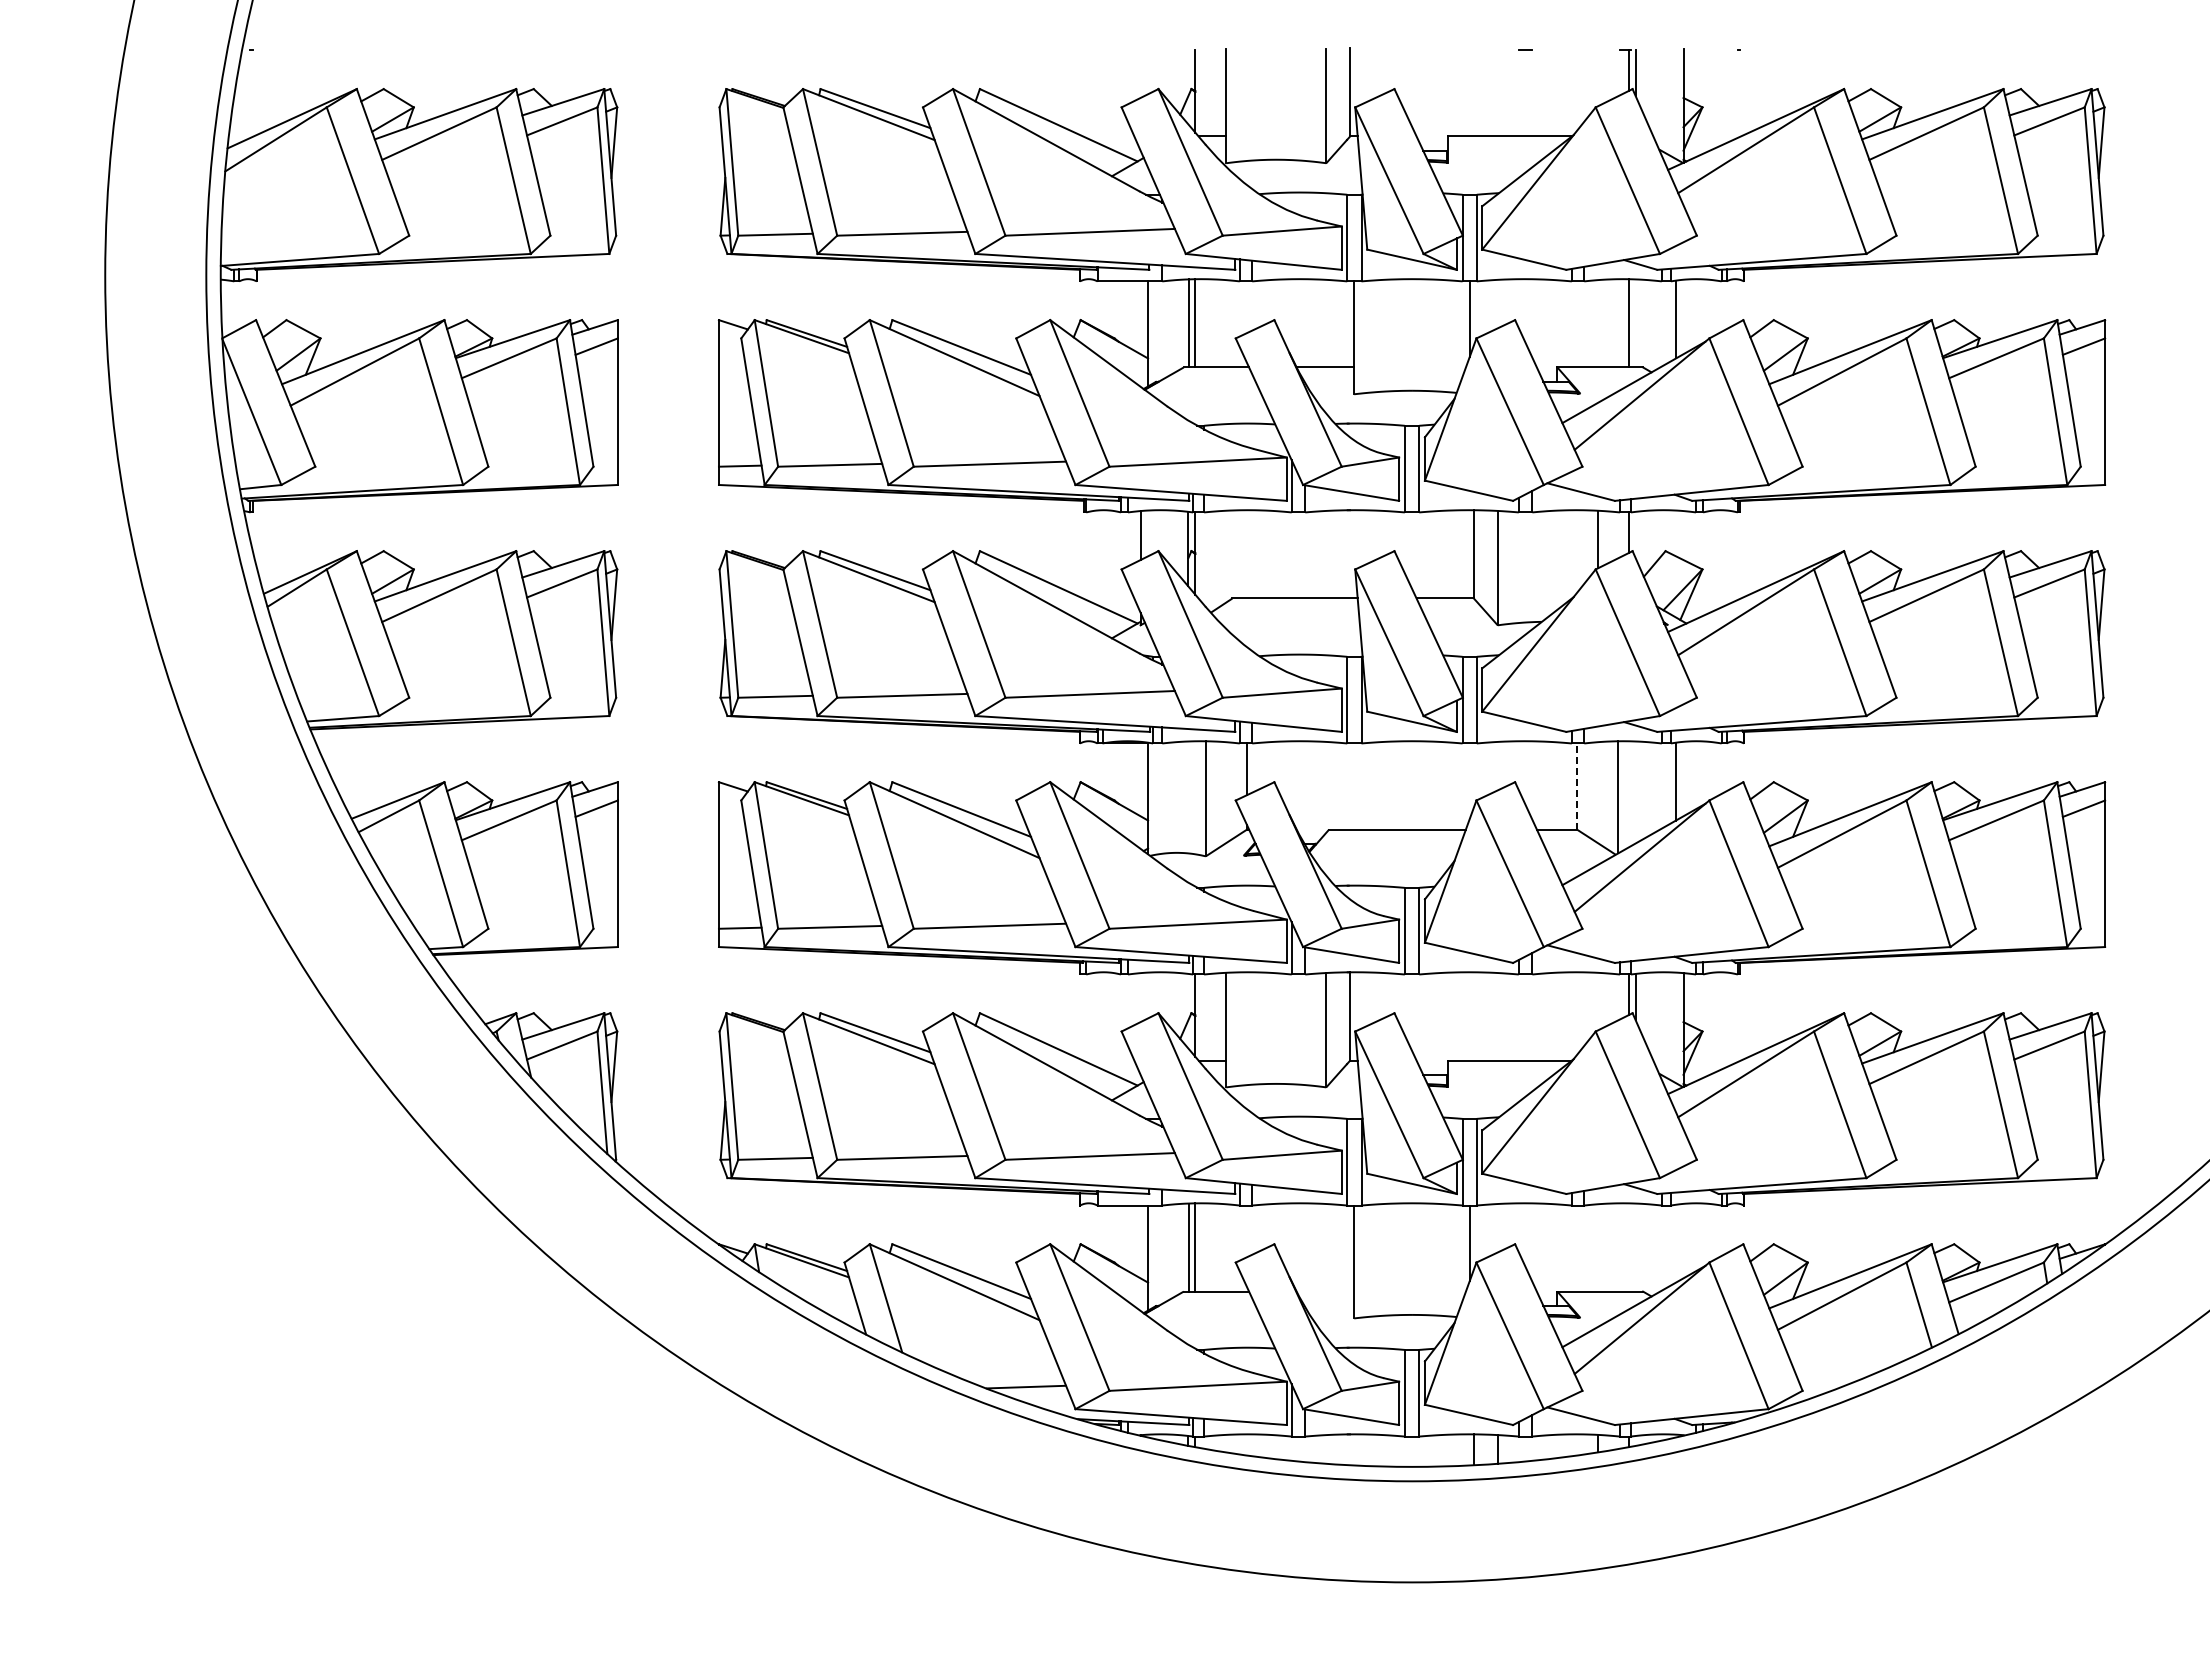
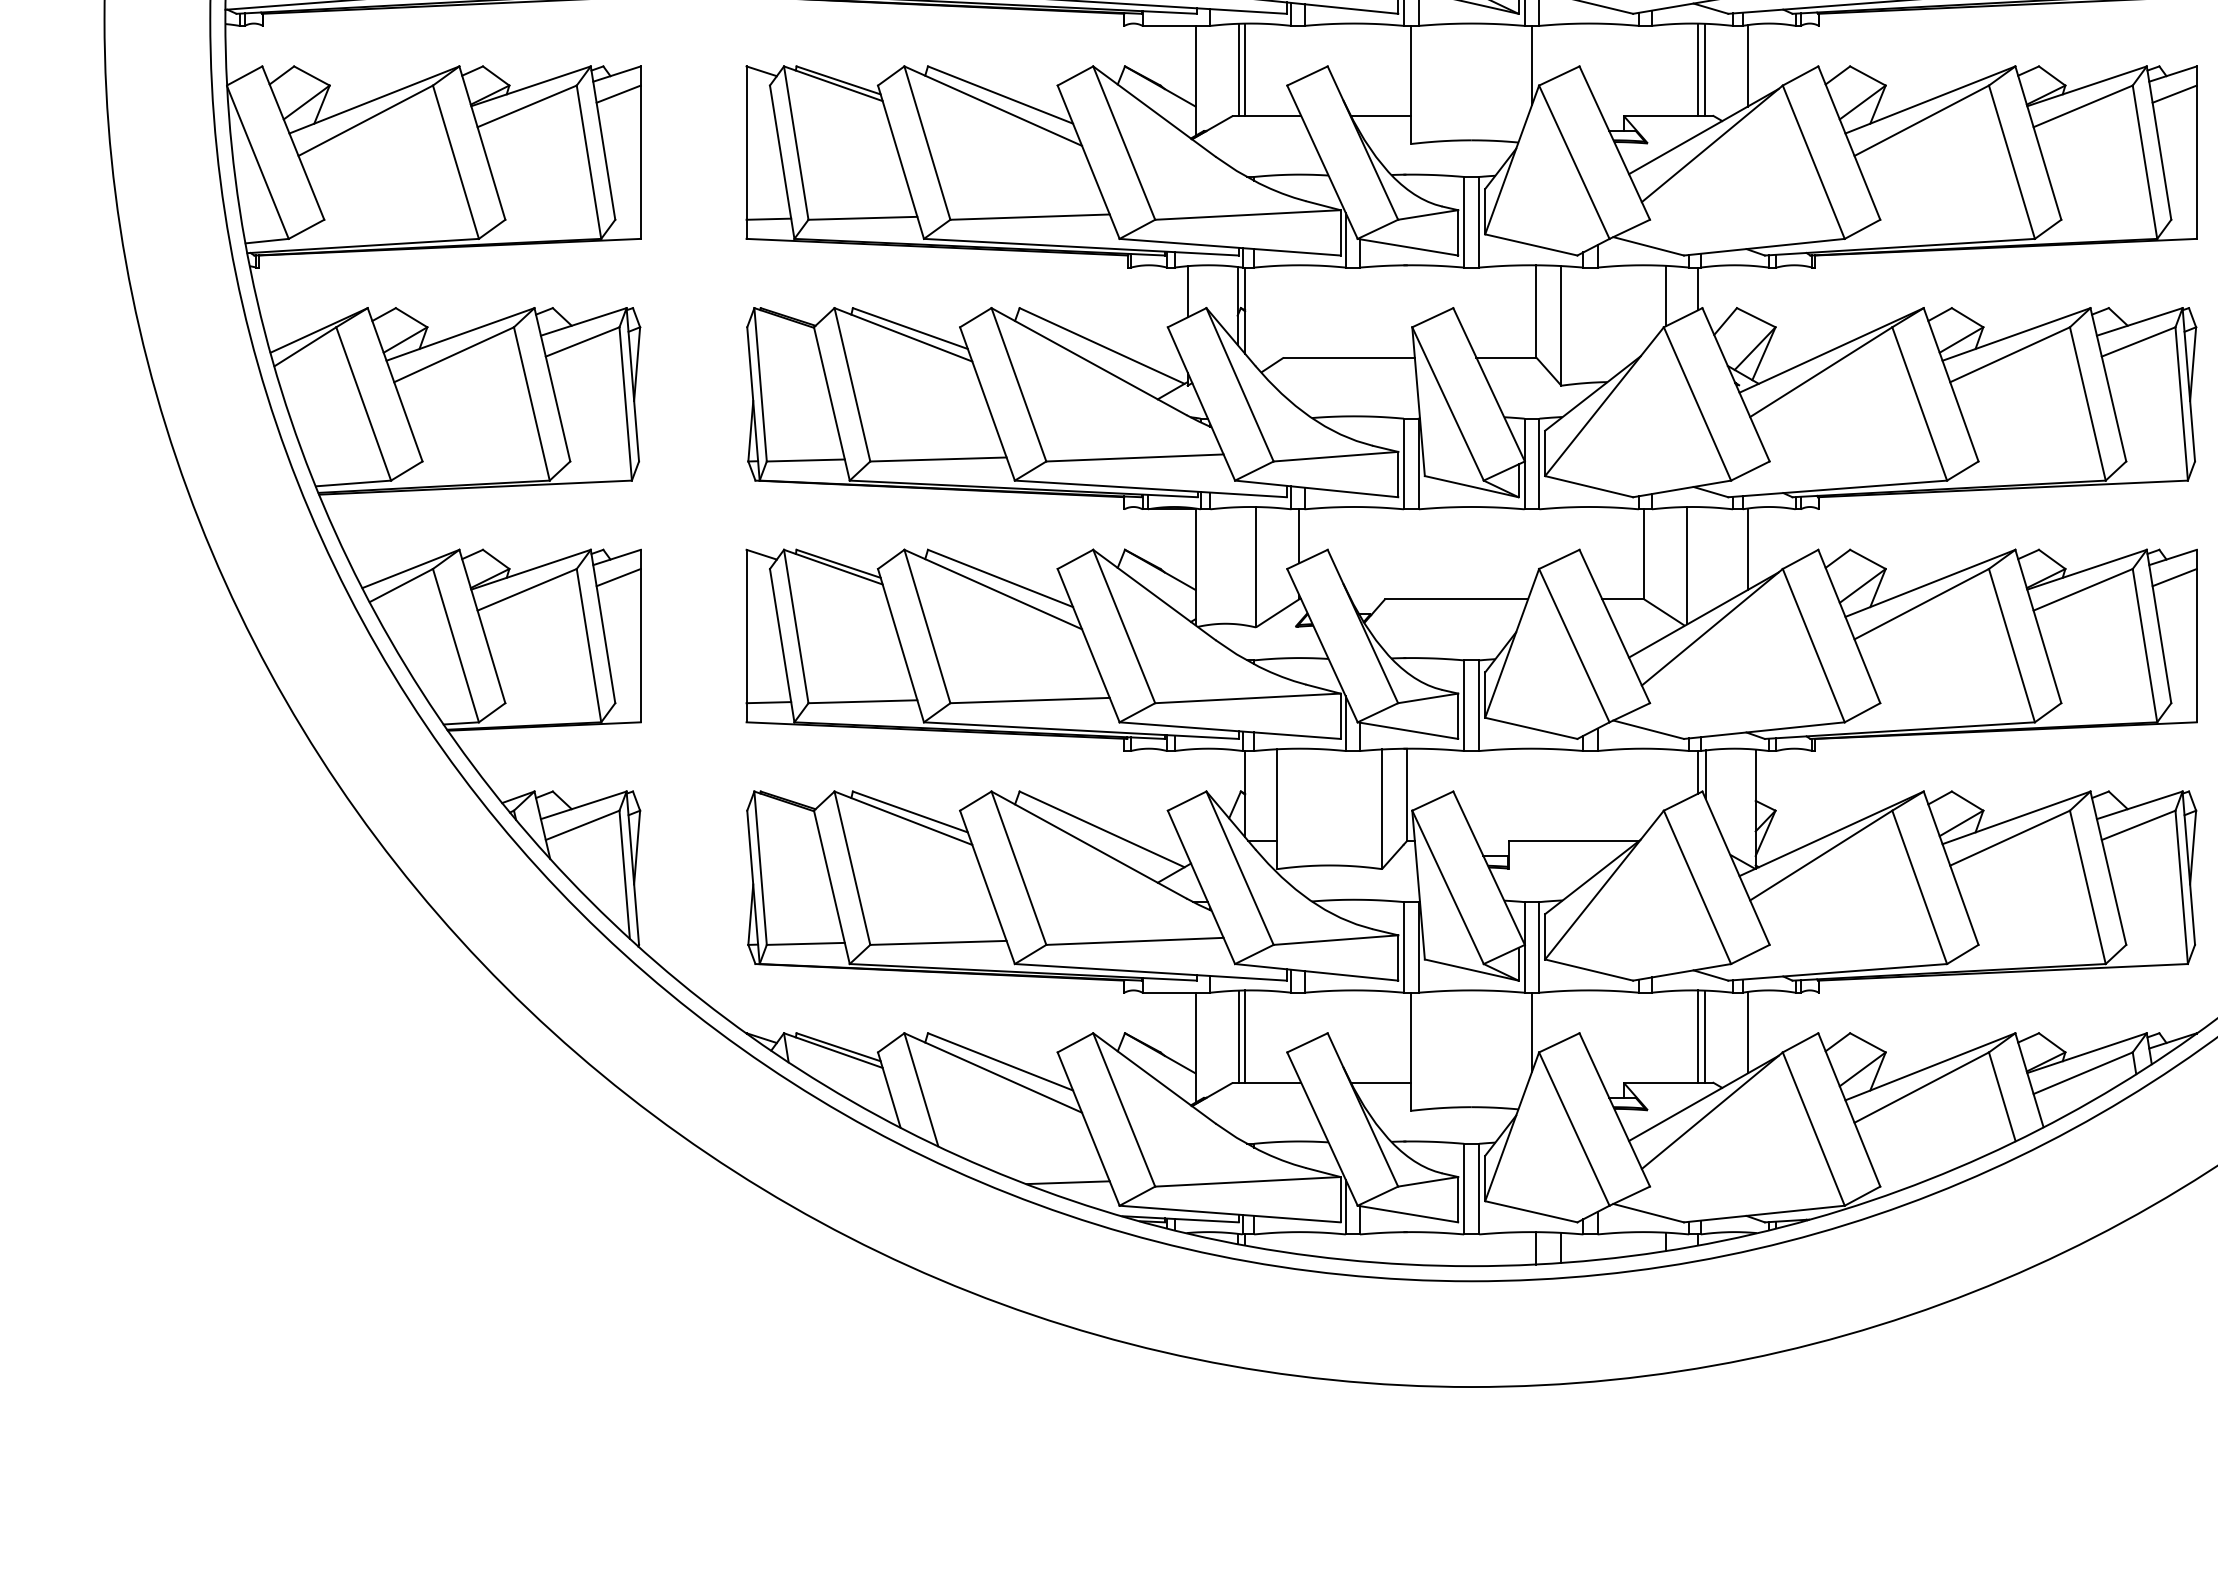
line: (1634, 323) -> (1704, 69), added
line: (1576, 786) -> (1643, 554), dashed -> solid
line: (1676, 1243) -> (1748, 1032), added
line: (1628, 1247) -> (1698, 1036), added
line: (1634, 1247) -> (1704, 1036), added
line: (1325, 1291) -> (1381, 1082), added

